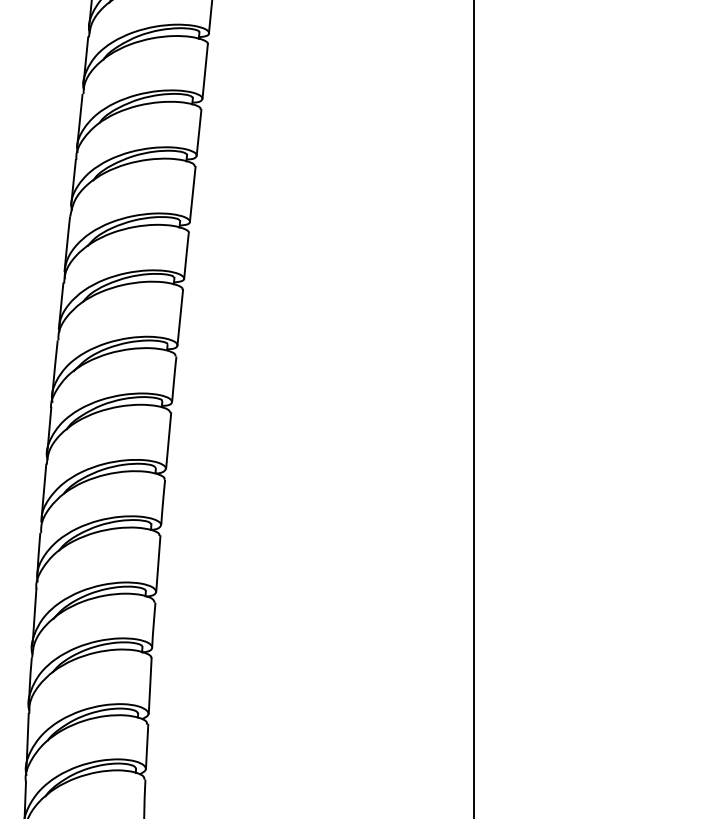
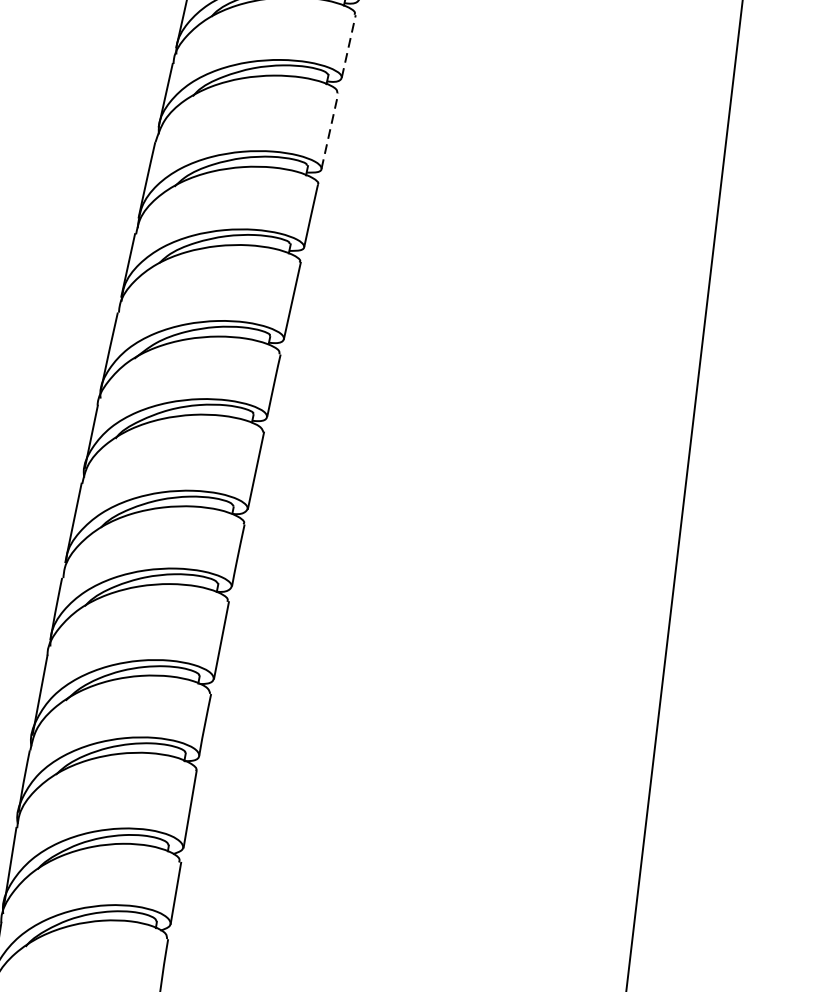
line: (199, 132) -> (349, 46), solid -> dashed
line: (192, 194) -> (329, 131), solid -> dashed

